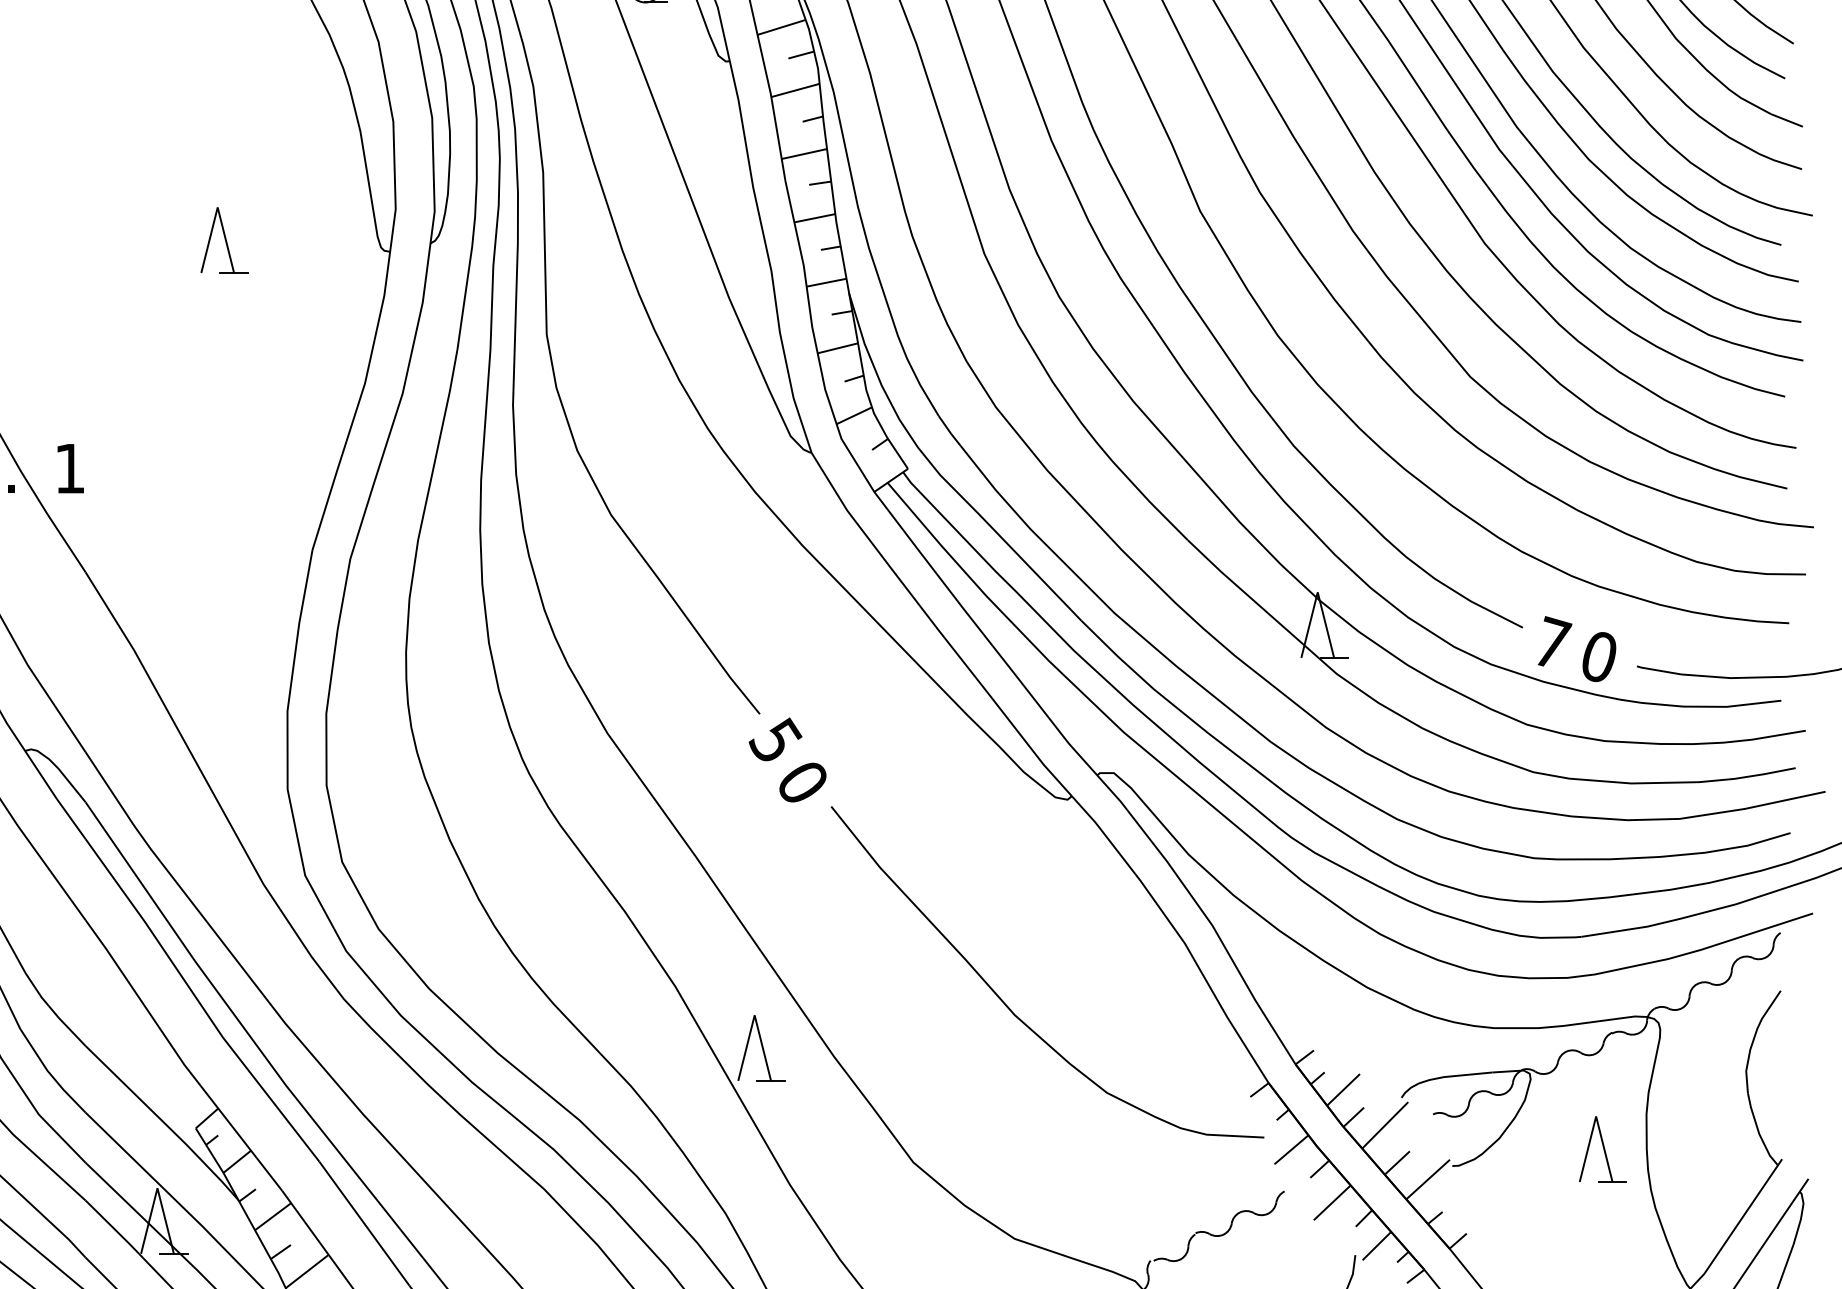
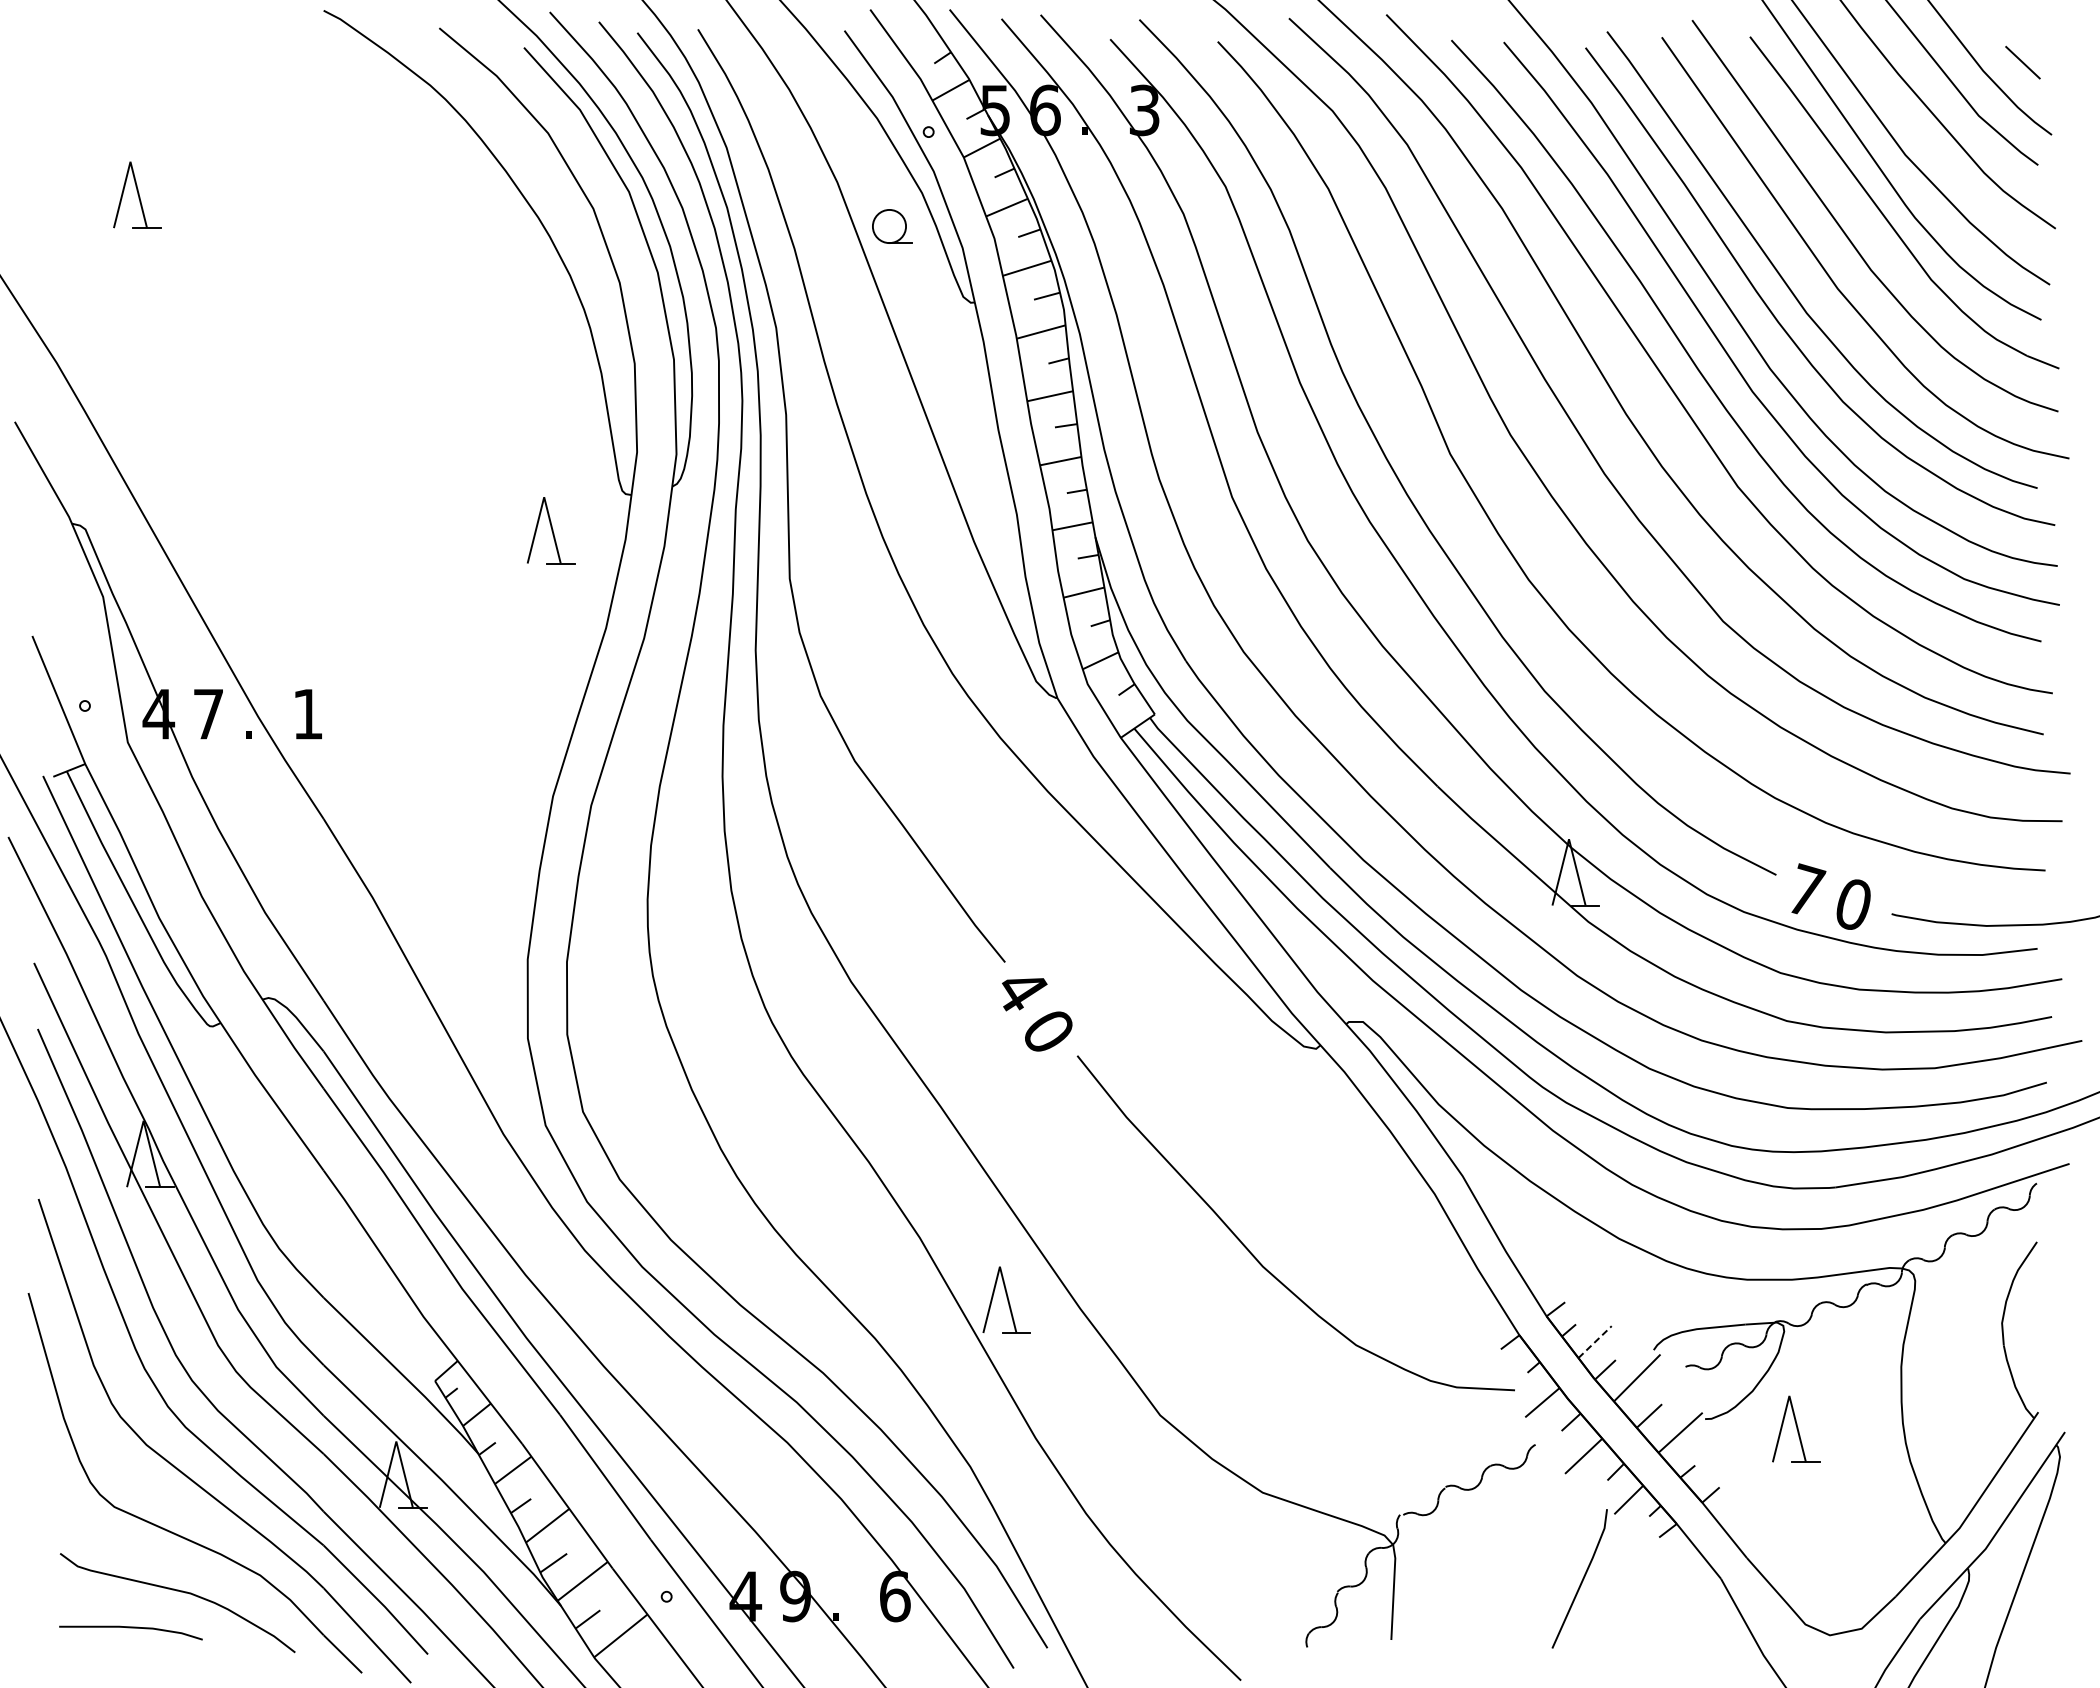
part: (224, 240) -> (551, 530), moved
text: (776, 739) -> (1021, 988), 5 -> 4
line: (1343, 1089) -> (1595, 1341), solid -> dashed
part: (1603, 1148) -> (1796, 1428), moved

